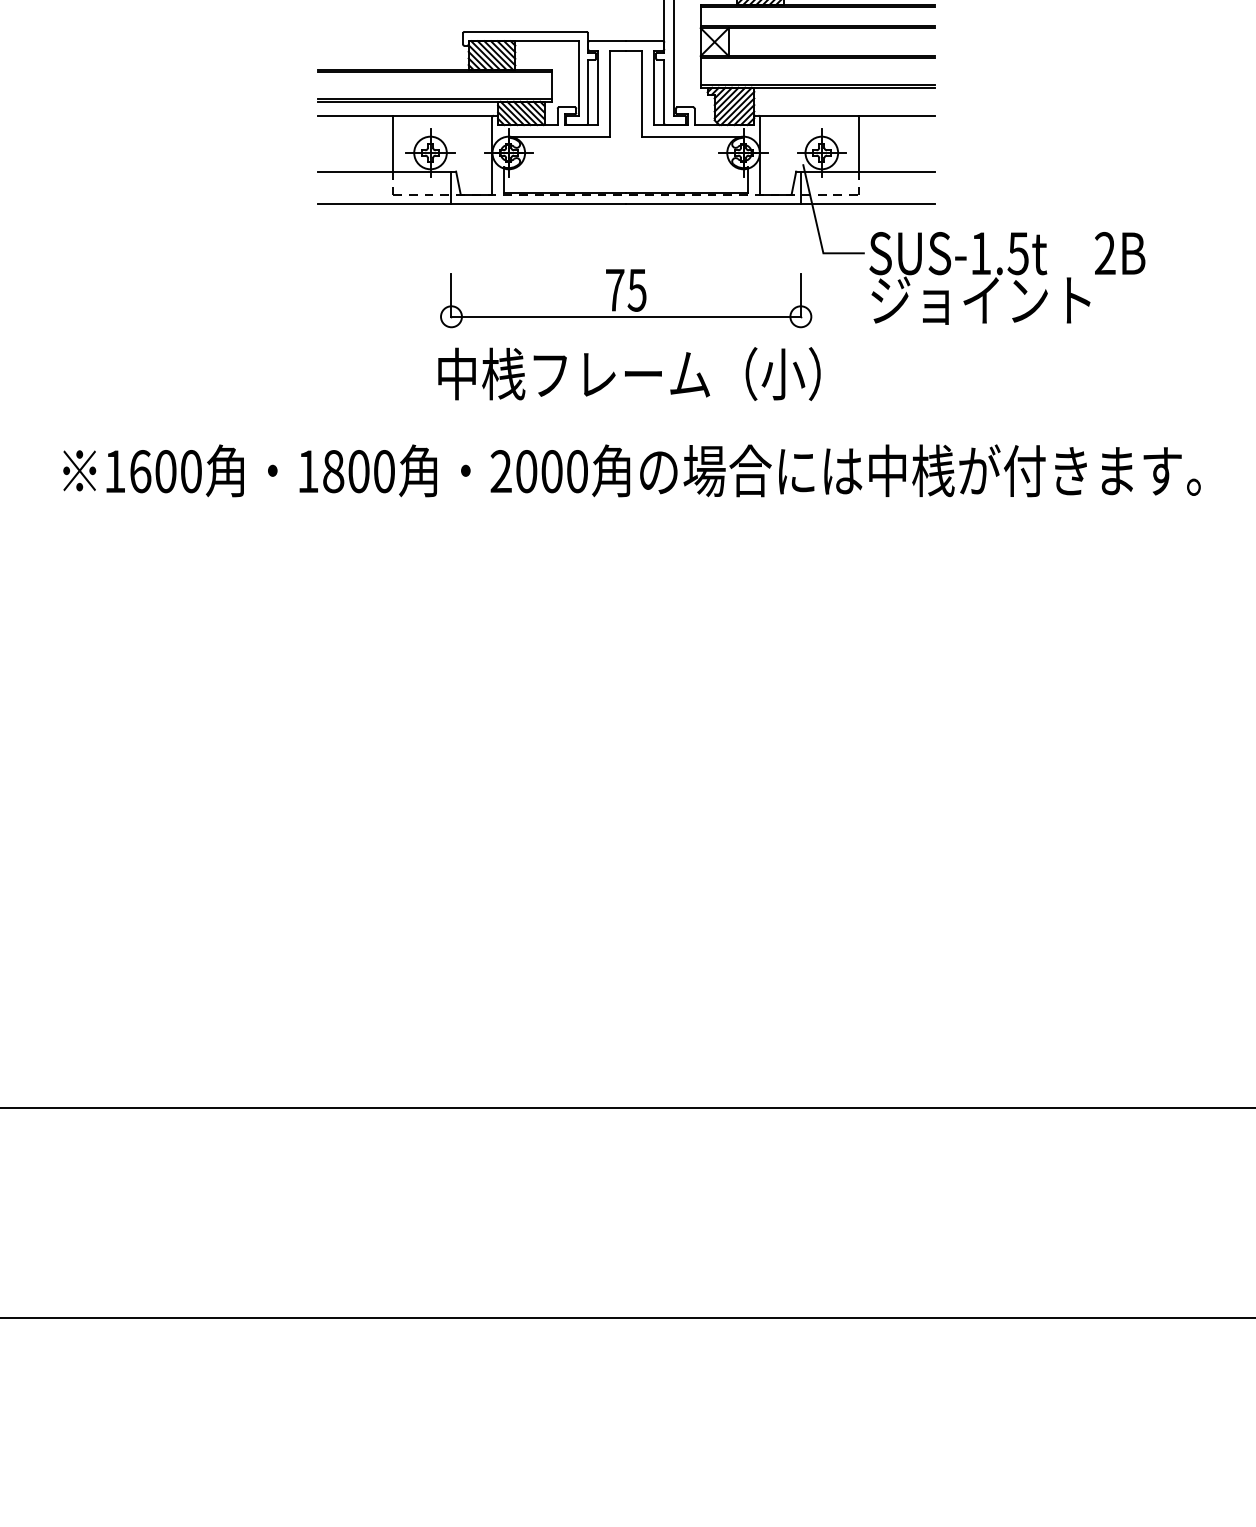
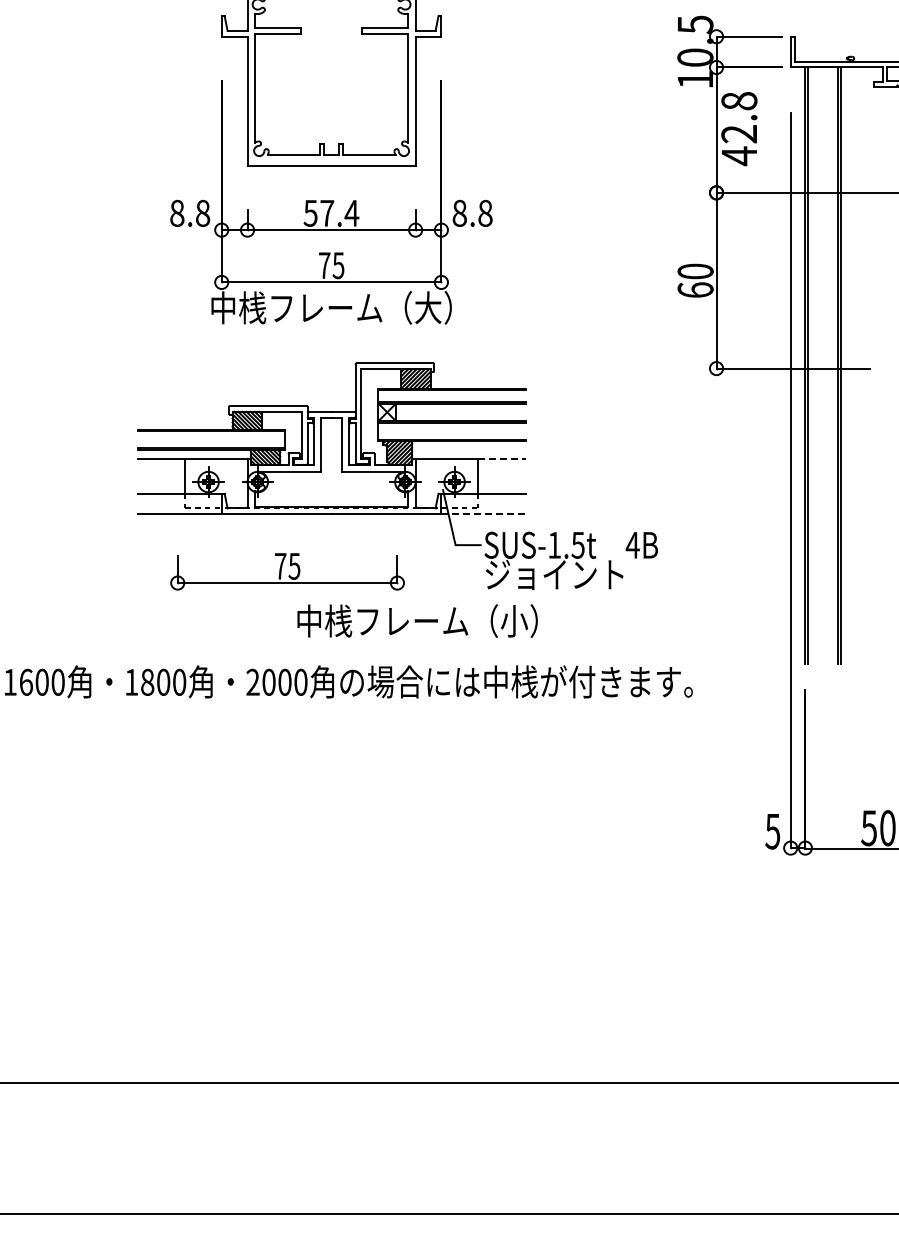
line: (896, 115) -> (501, 458), solid -> dashed
line: (867, 204) -> (483, 514), solid -> dashed
text: (1104, 252) -> (632, 544), 2B -> 4B
part: (626, 298) -> (287, 571), moved
text: (629, 373) -> (417, 620), moved

